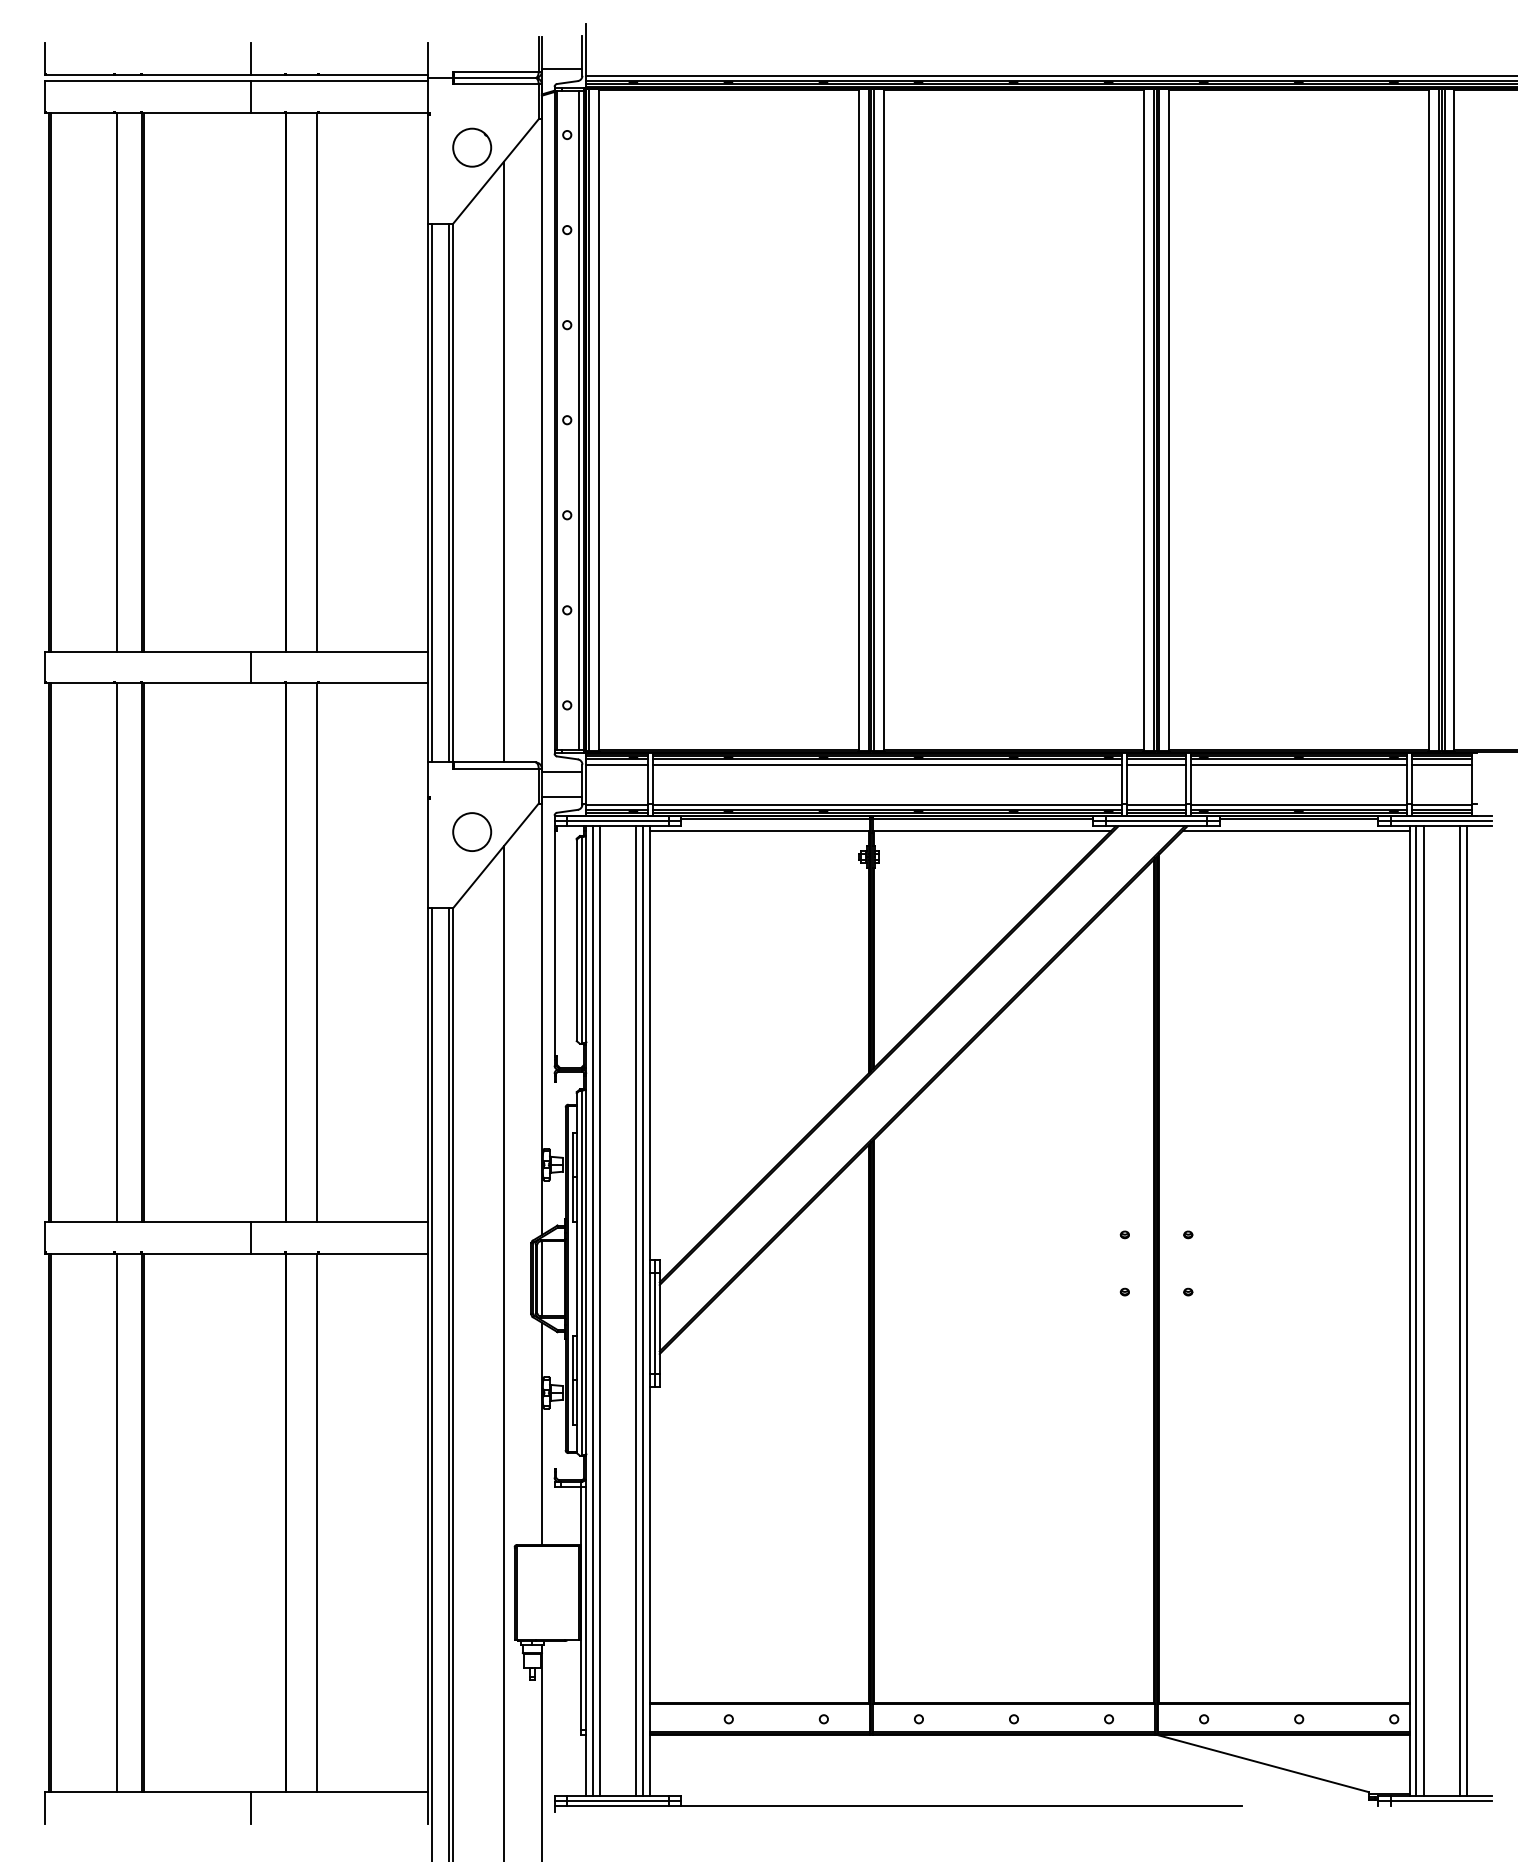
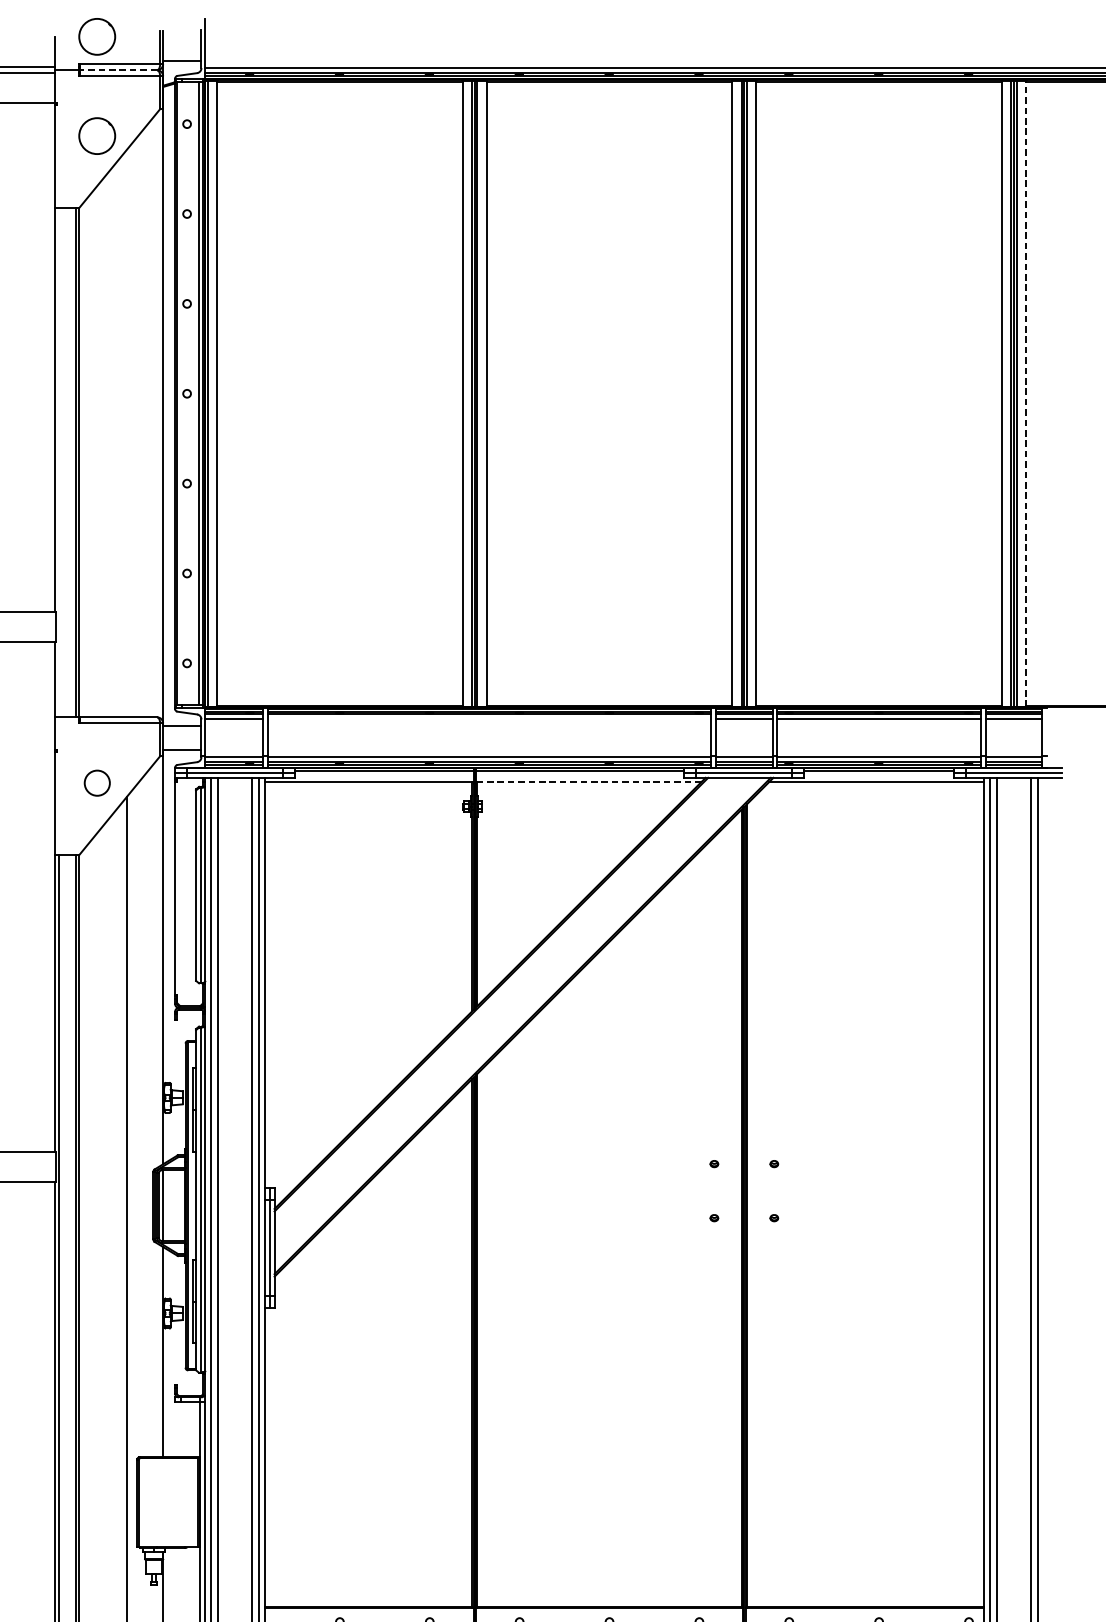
circle: (472, 42) -> (97, 36), added
line: (495, 78) -> (119, 70), solid -> dashed
line: (1454, 419) -> (1026, 393), solid -> dashed
line: (503, 461) -> (126, 432), removed
line: (431, 492) -> (58, 462), removed
line: (886, 764) -> (488, 719), removed
line: (991, 830) -> (588, 781), solid -> dashed
circle: (472, 831) -> (97, 782), size x0.7

